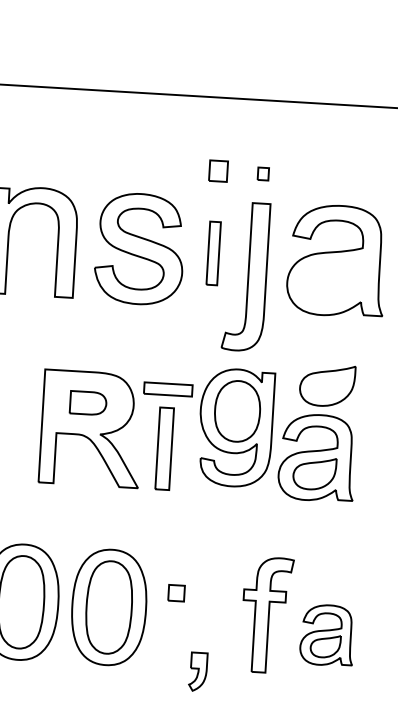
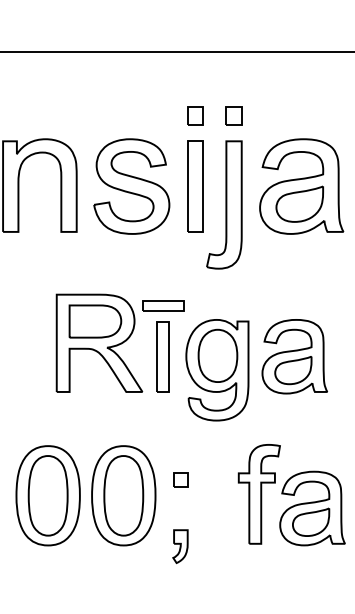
part: (262, 173) -> (233, 115), size x1.67
part: (213, 253) -> (195, 186), size x1.67
part: (327, 384) -> (299, 203), moved
part: (88, 403) -> (95, 321), size x1.67
part: (236, 428) -> (217, 370), moved
part: (327, 635) -> (312, 508), size x1.43
part: (198, 671) -> (180, 546), moved

